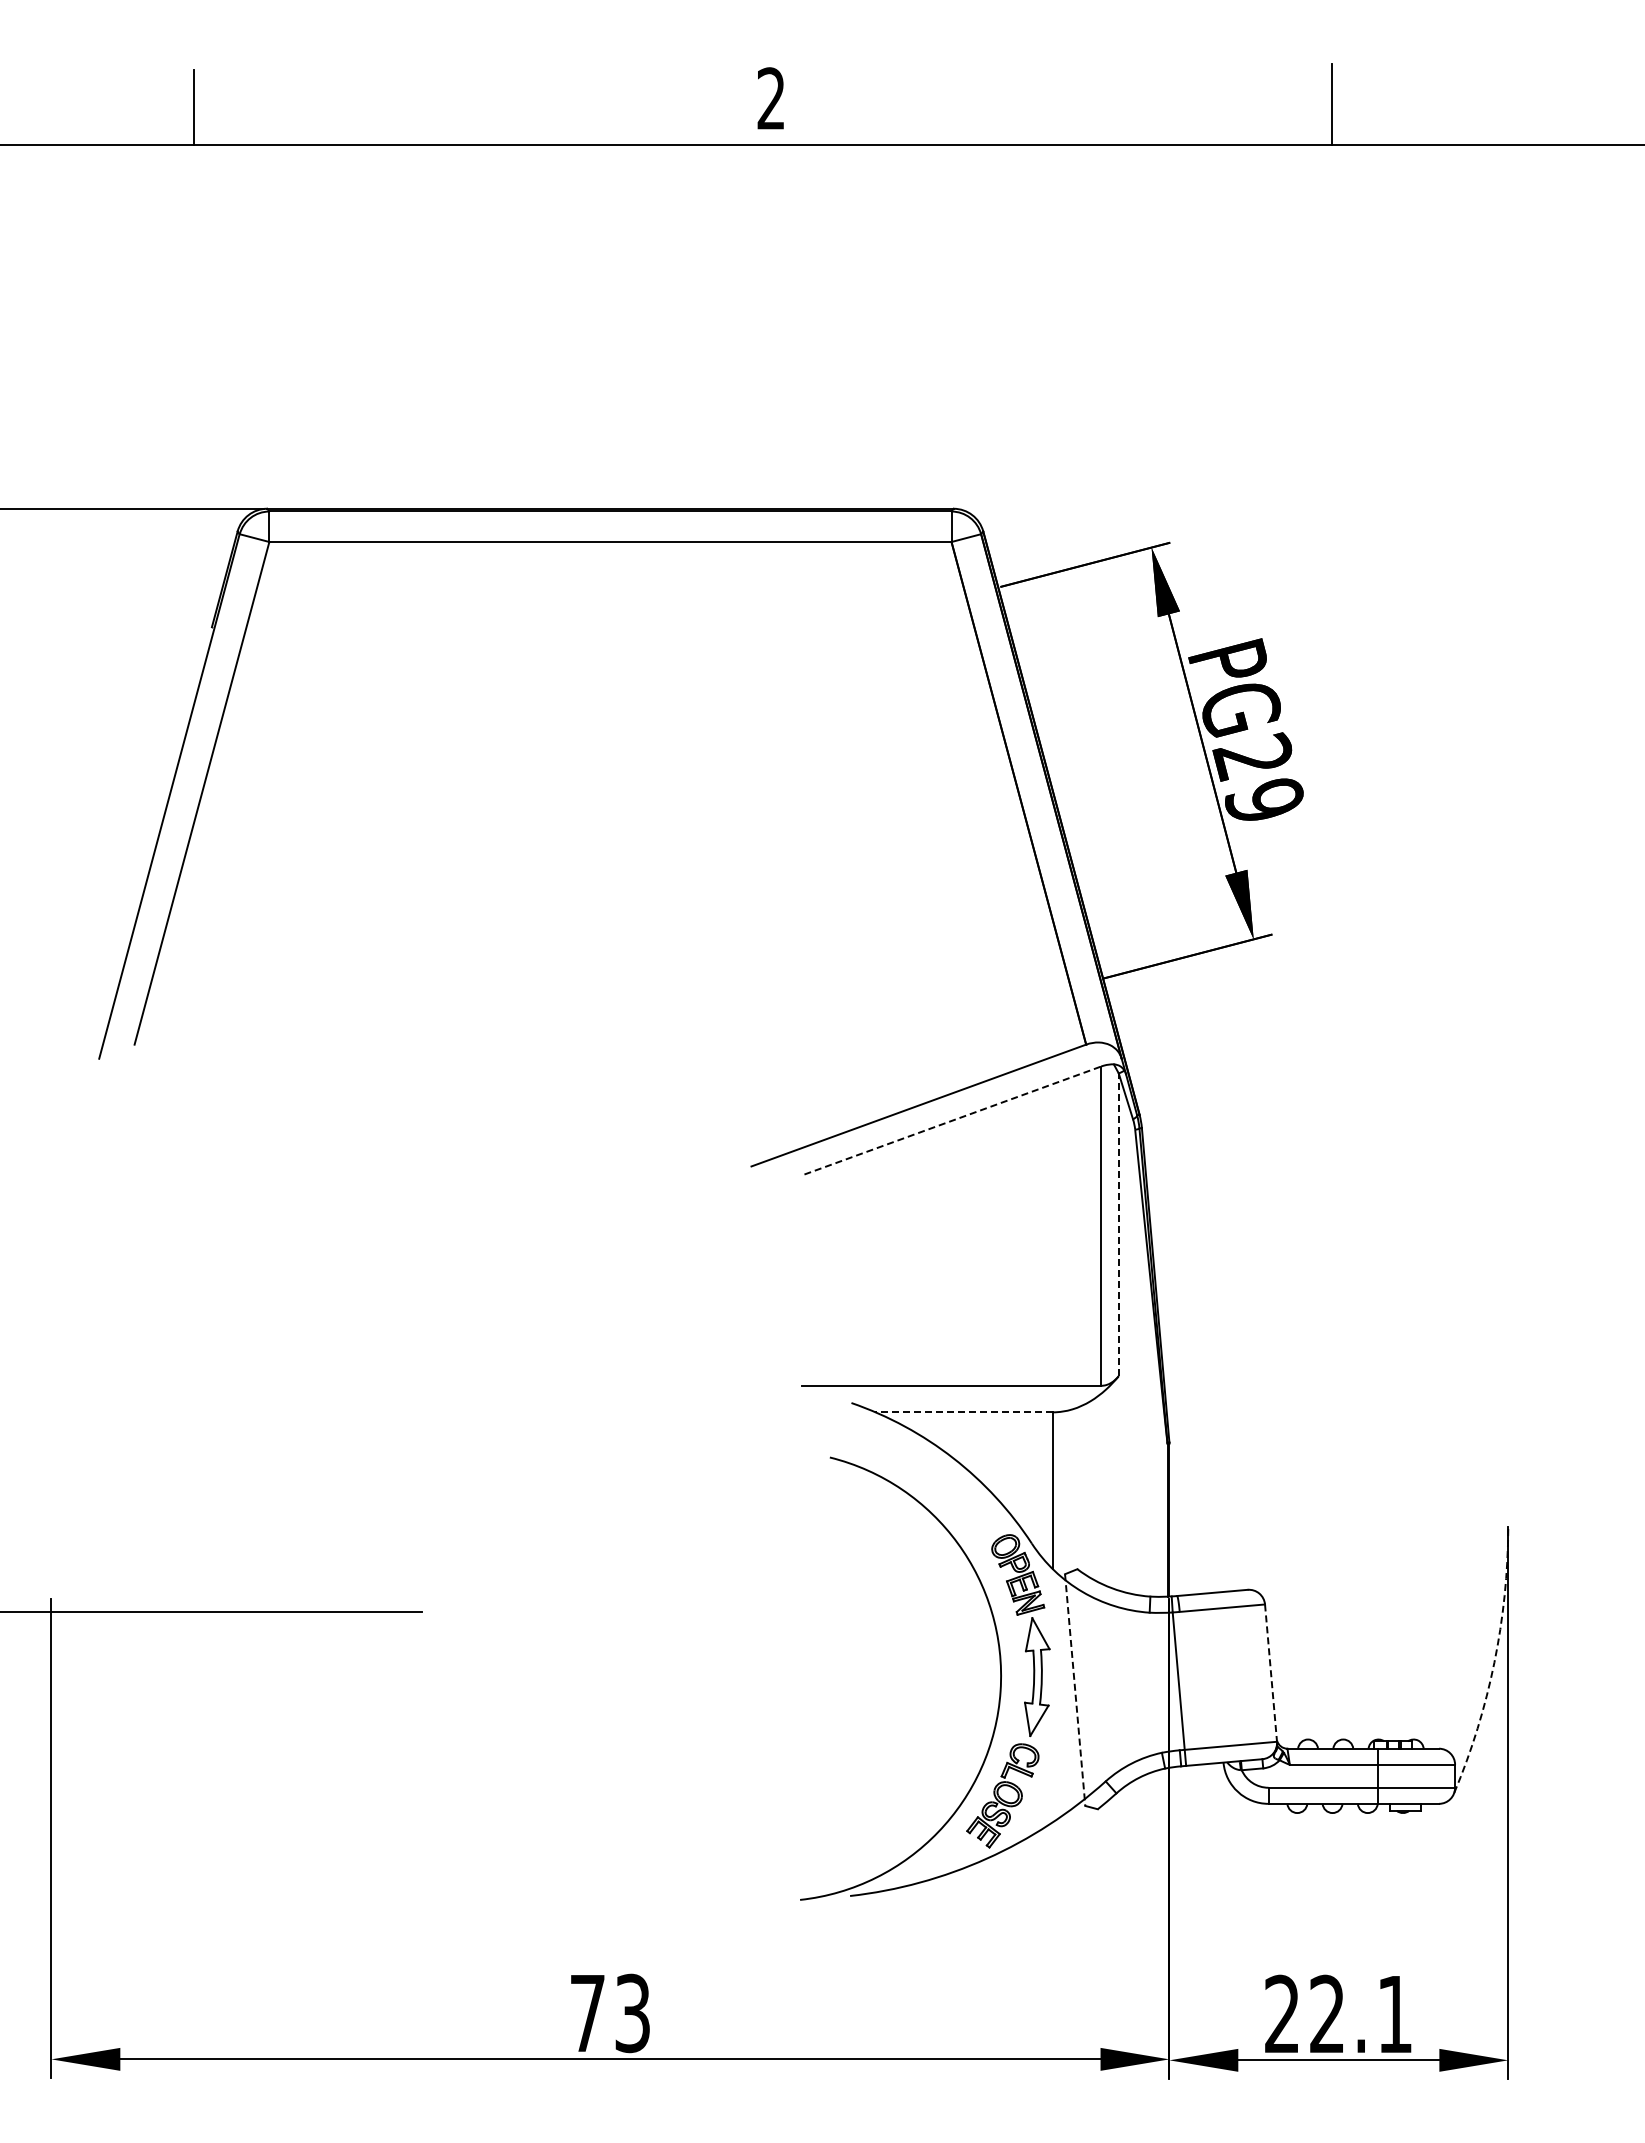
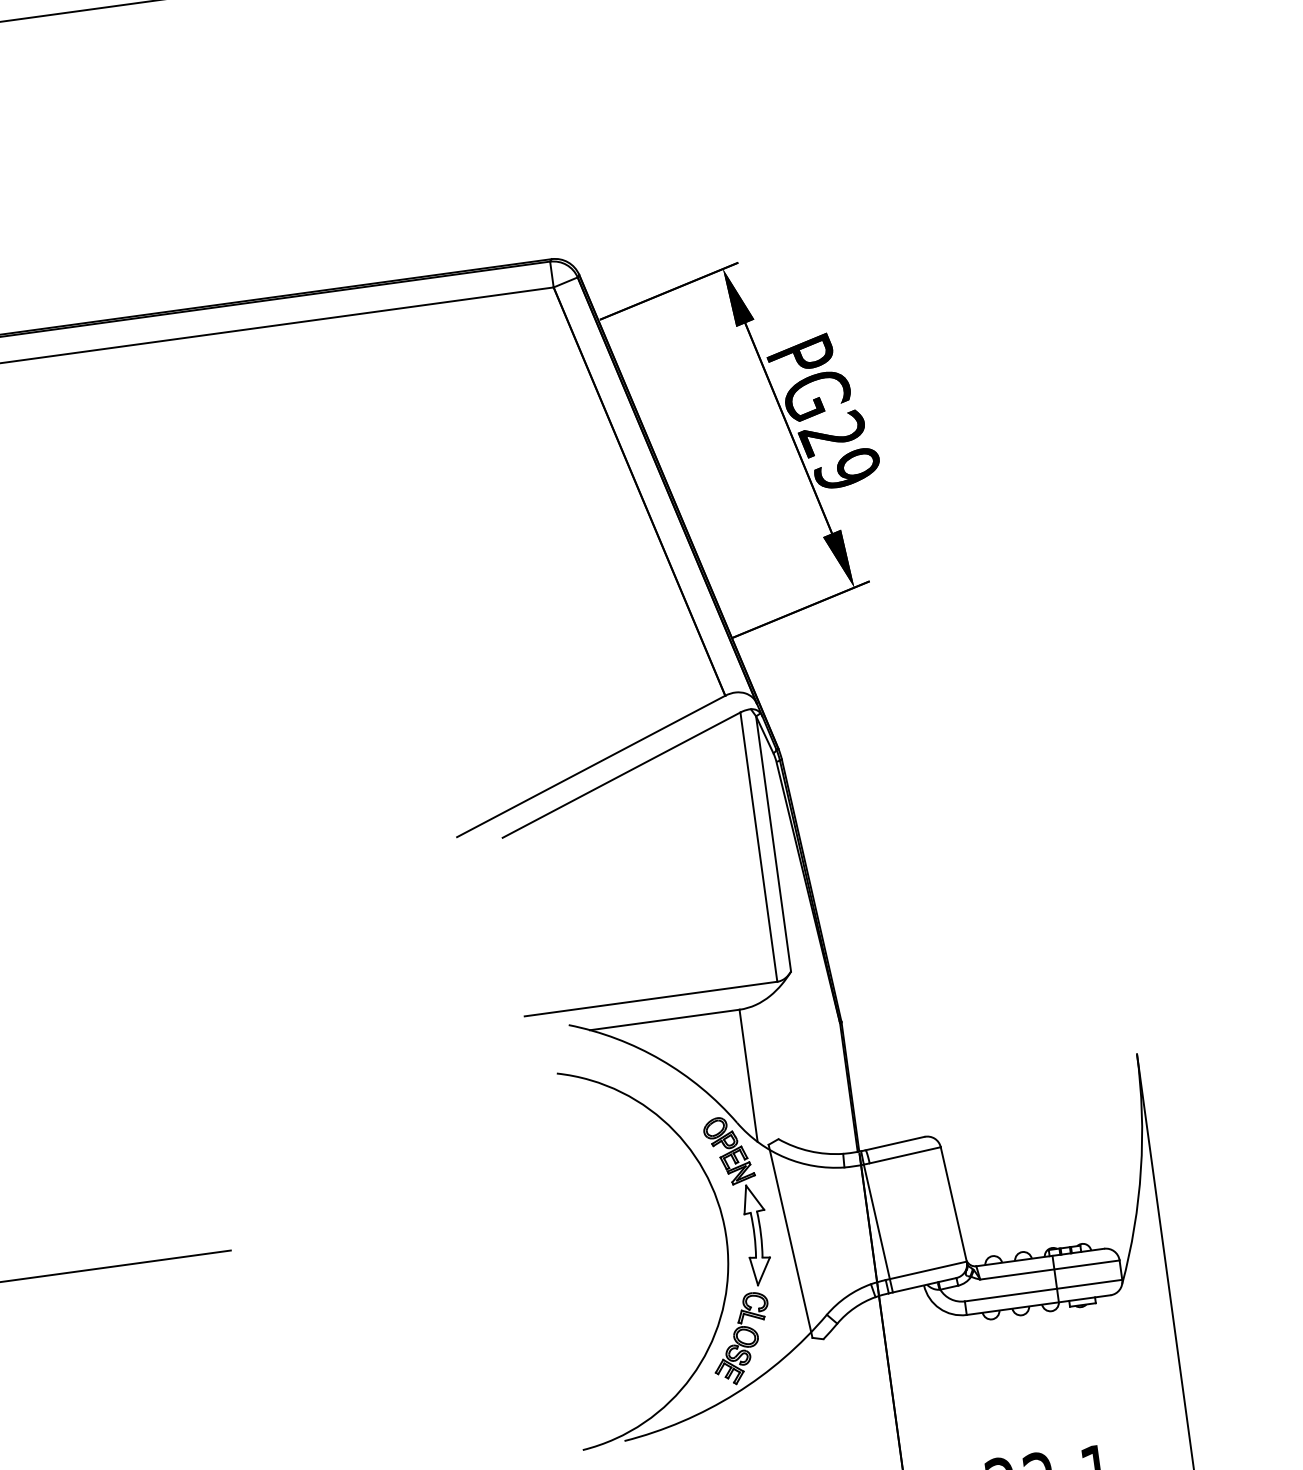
line: (952, 1120) -> (621, 775), dashed -> solid
line: (1118, 1224) -> (773, 843), dashed -> solid
line: (964, 1412) -> (665, 1020), dashed -> solid
arc: (1494, 1662) -> (1141, 1169), dashed -> solid
line: (1271, 1675) -> (954, 1206), dashed -> solid
line: (1075, 1690) -> (790, 1241), dashed -> solid

